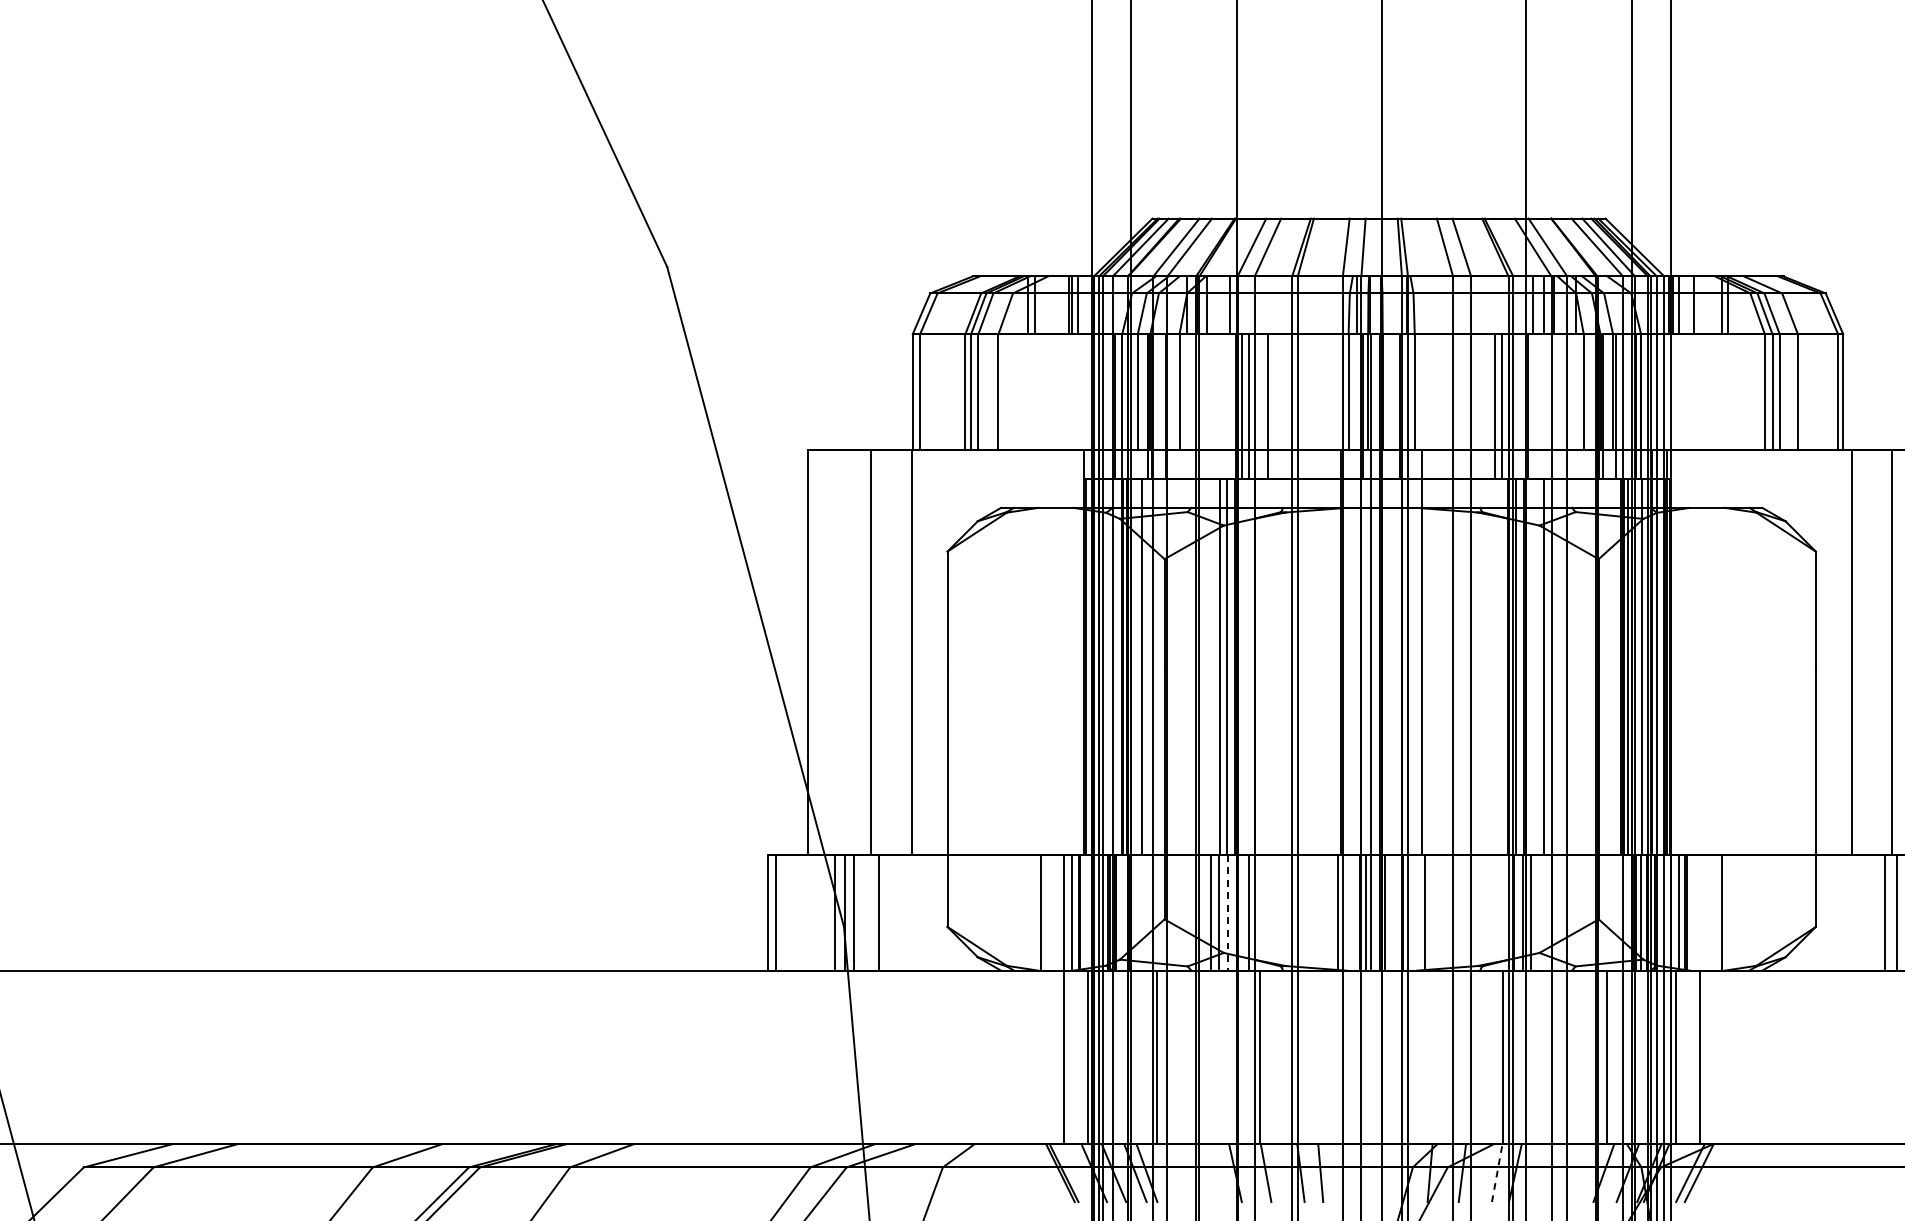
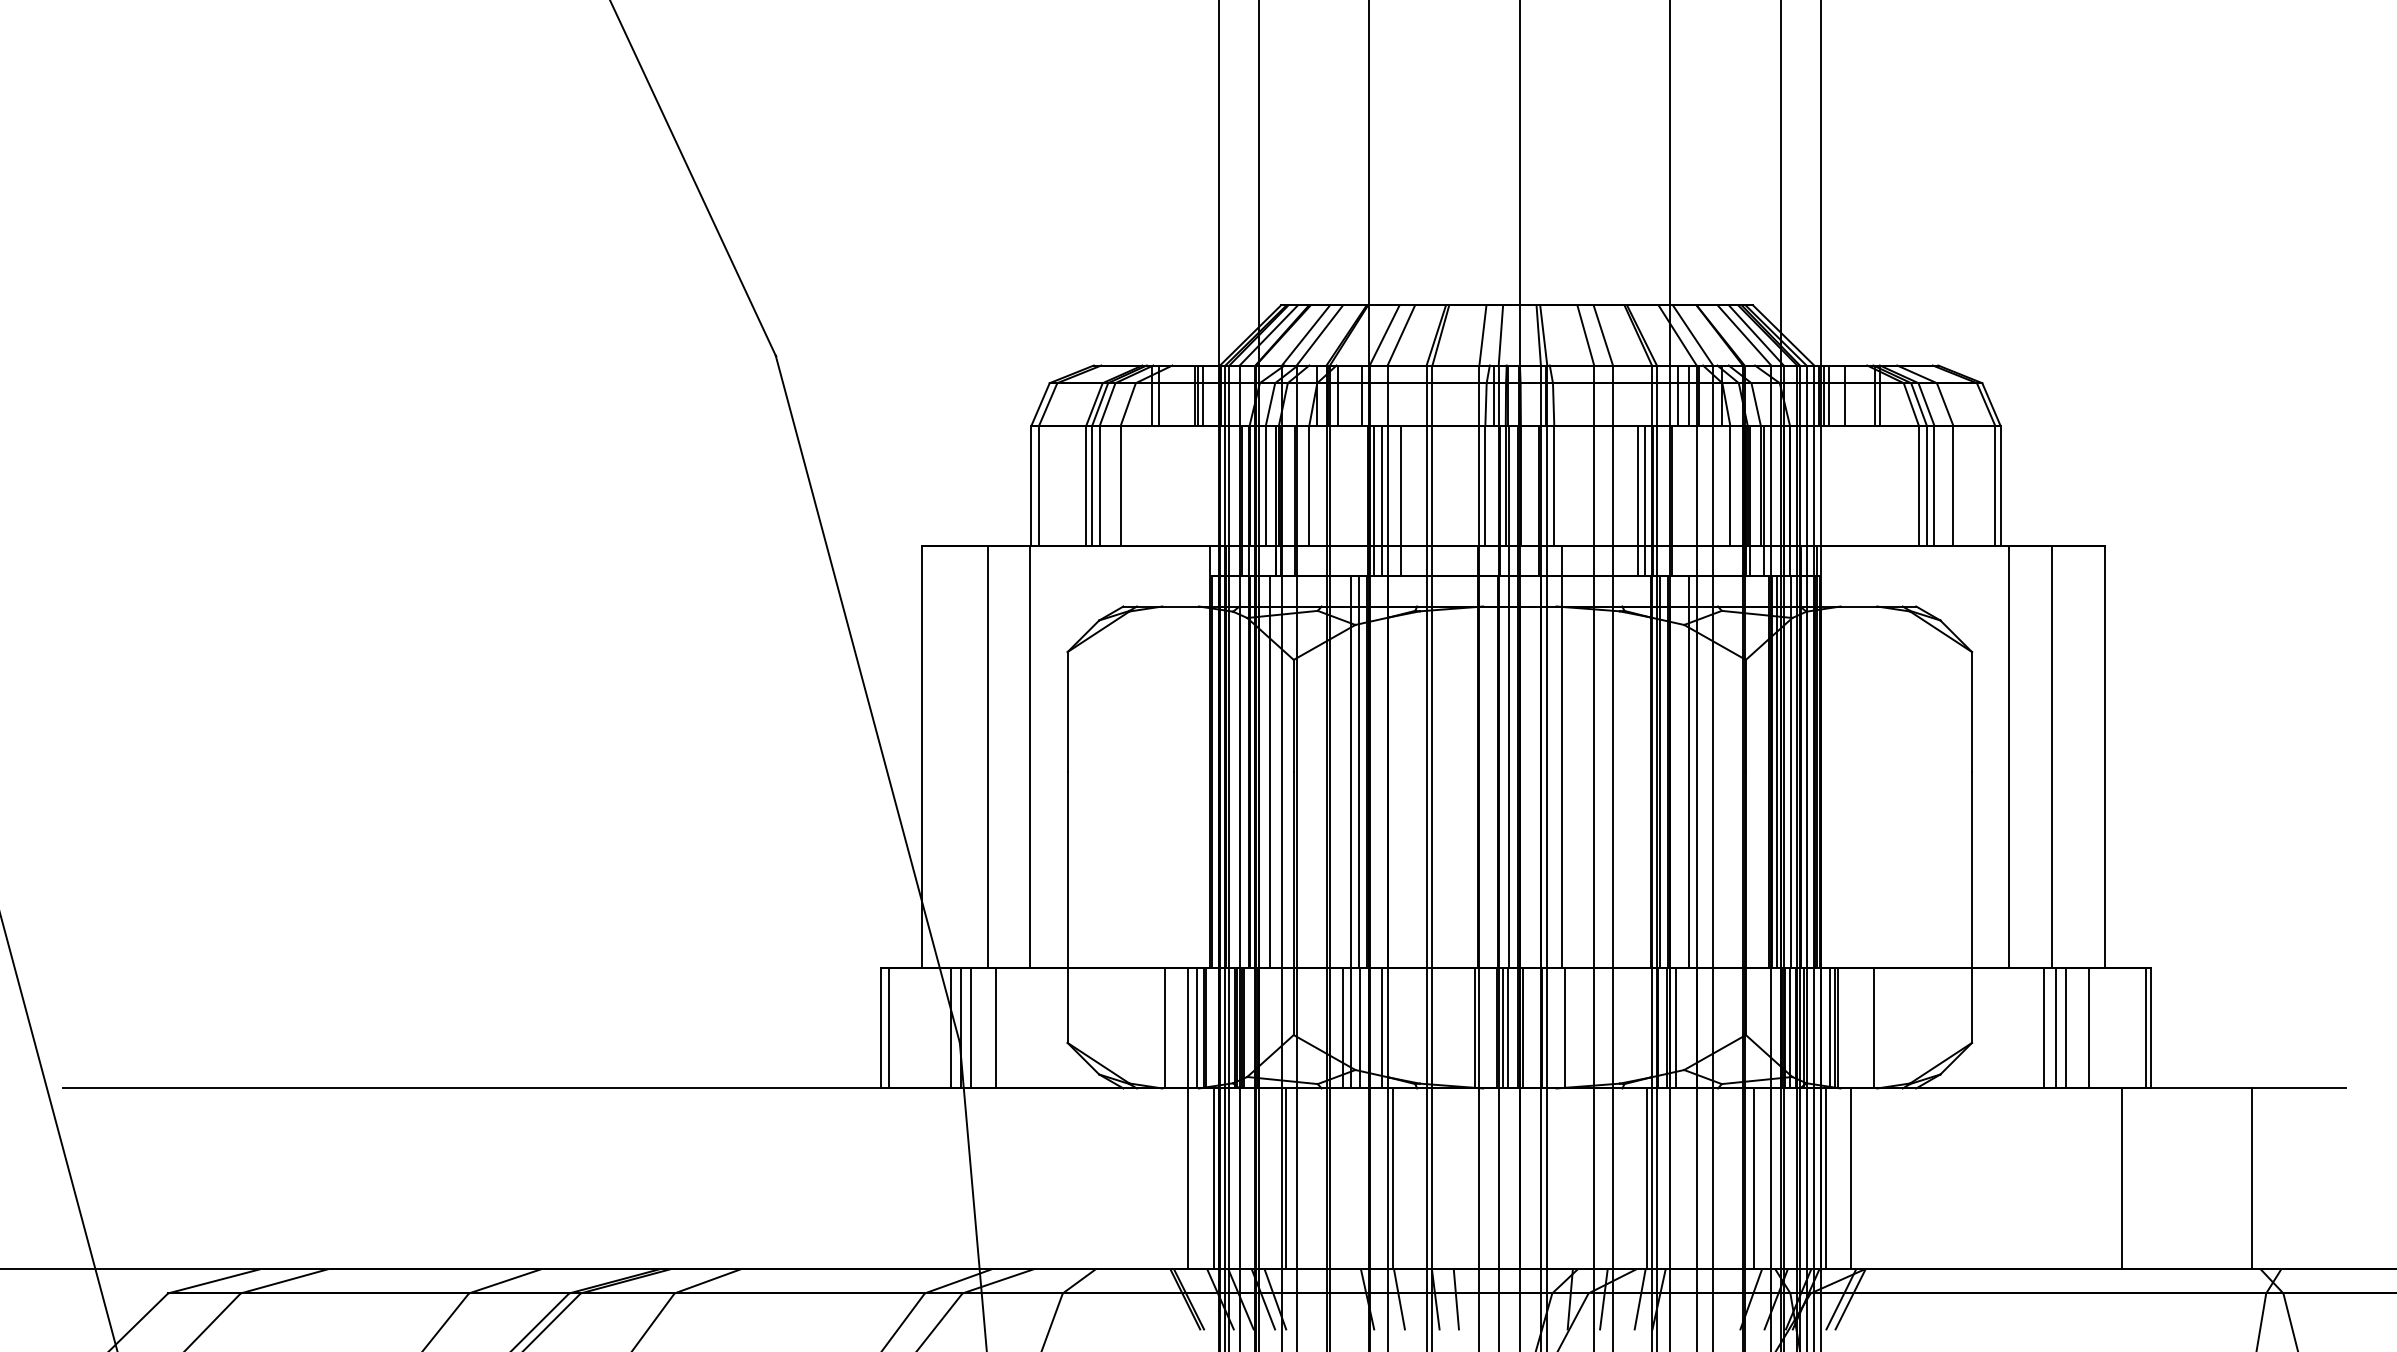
line: (1227, 913) -> (1359, 1028), dashed -> solid
line: (1497, 1173) -> (1640, 1299), dashed -> solid

